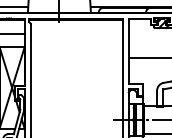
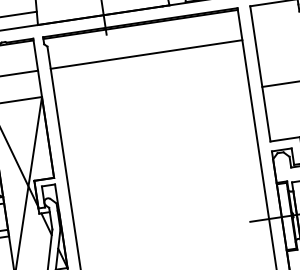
line: (76, 34) -> (146, 54), added

